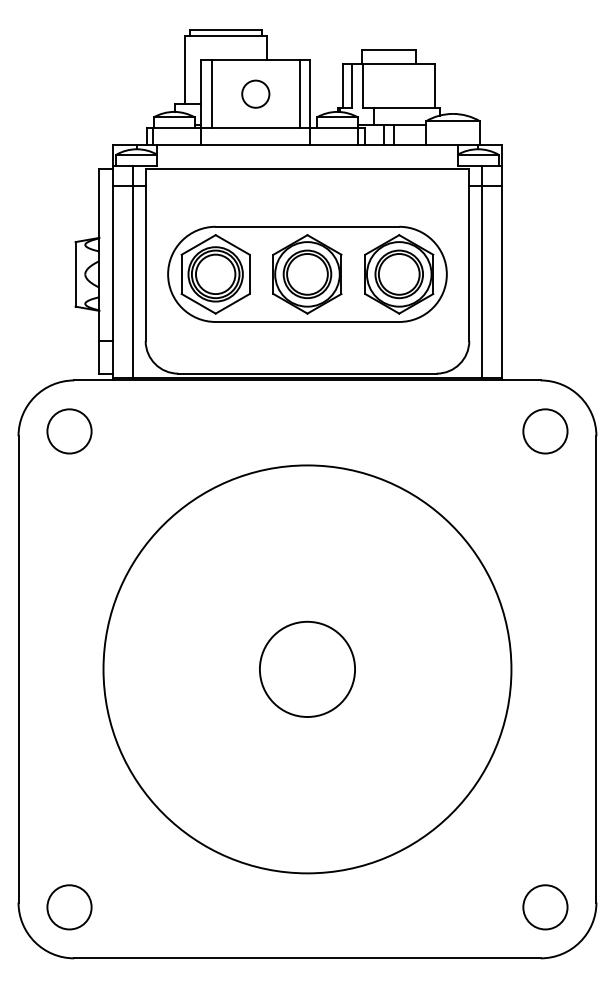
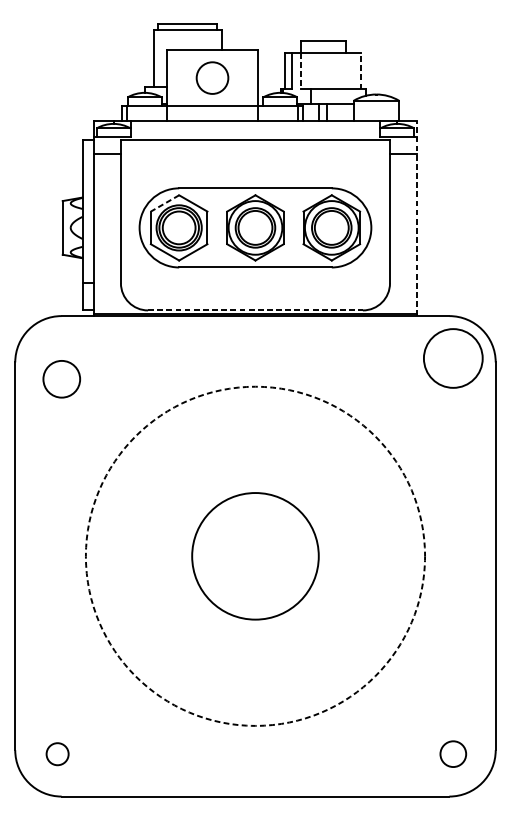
line: (434, 85) -> (361, 70), solid -> dashed
line: (362, 86) -> (301, 71), solid -> dashed
circle: (255, 93) -> (212, 77), size x1.4
line: (211, 94) -> (175, 78), removed
line: (300, 94) -> (249, 78), removed
line: (198, 244) -> (164, 203), solid -> dashed
line: (501, 262) -> (416, 218), solid -> dashed
line: (133, 271) -> (110, 225), removed
line: (481, 271) -> (400, 225), removed
line: (307, 373) -> (255, 310), solid -> dashed
circle: (69, 431) -> (61, 379), moved
circle: (545, 431) -> (453, 358), size x1.6
circle: (307, 669) -> (255, 556), size x1.6
circle: (307, 669) -> (255, 556), solid -> dashed
circle: (69, 907) -> (57, 754), size x0.6
circle: (545, 907) -> (453, 754), size x0.7

